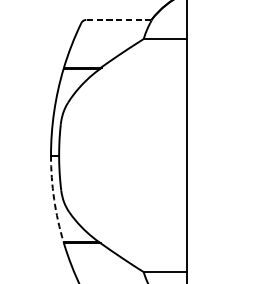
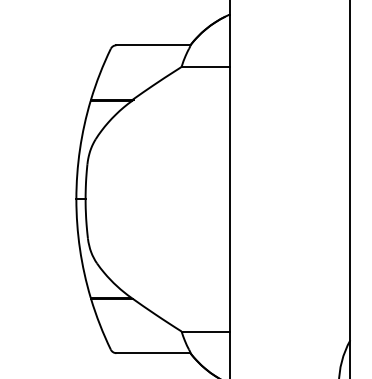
line: (118, 20) -> (153, 45), dashed -> solid
arc: (53, 199) -> (79, 249), dashed -> solid

